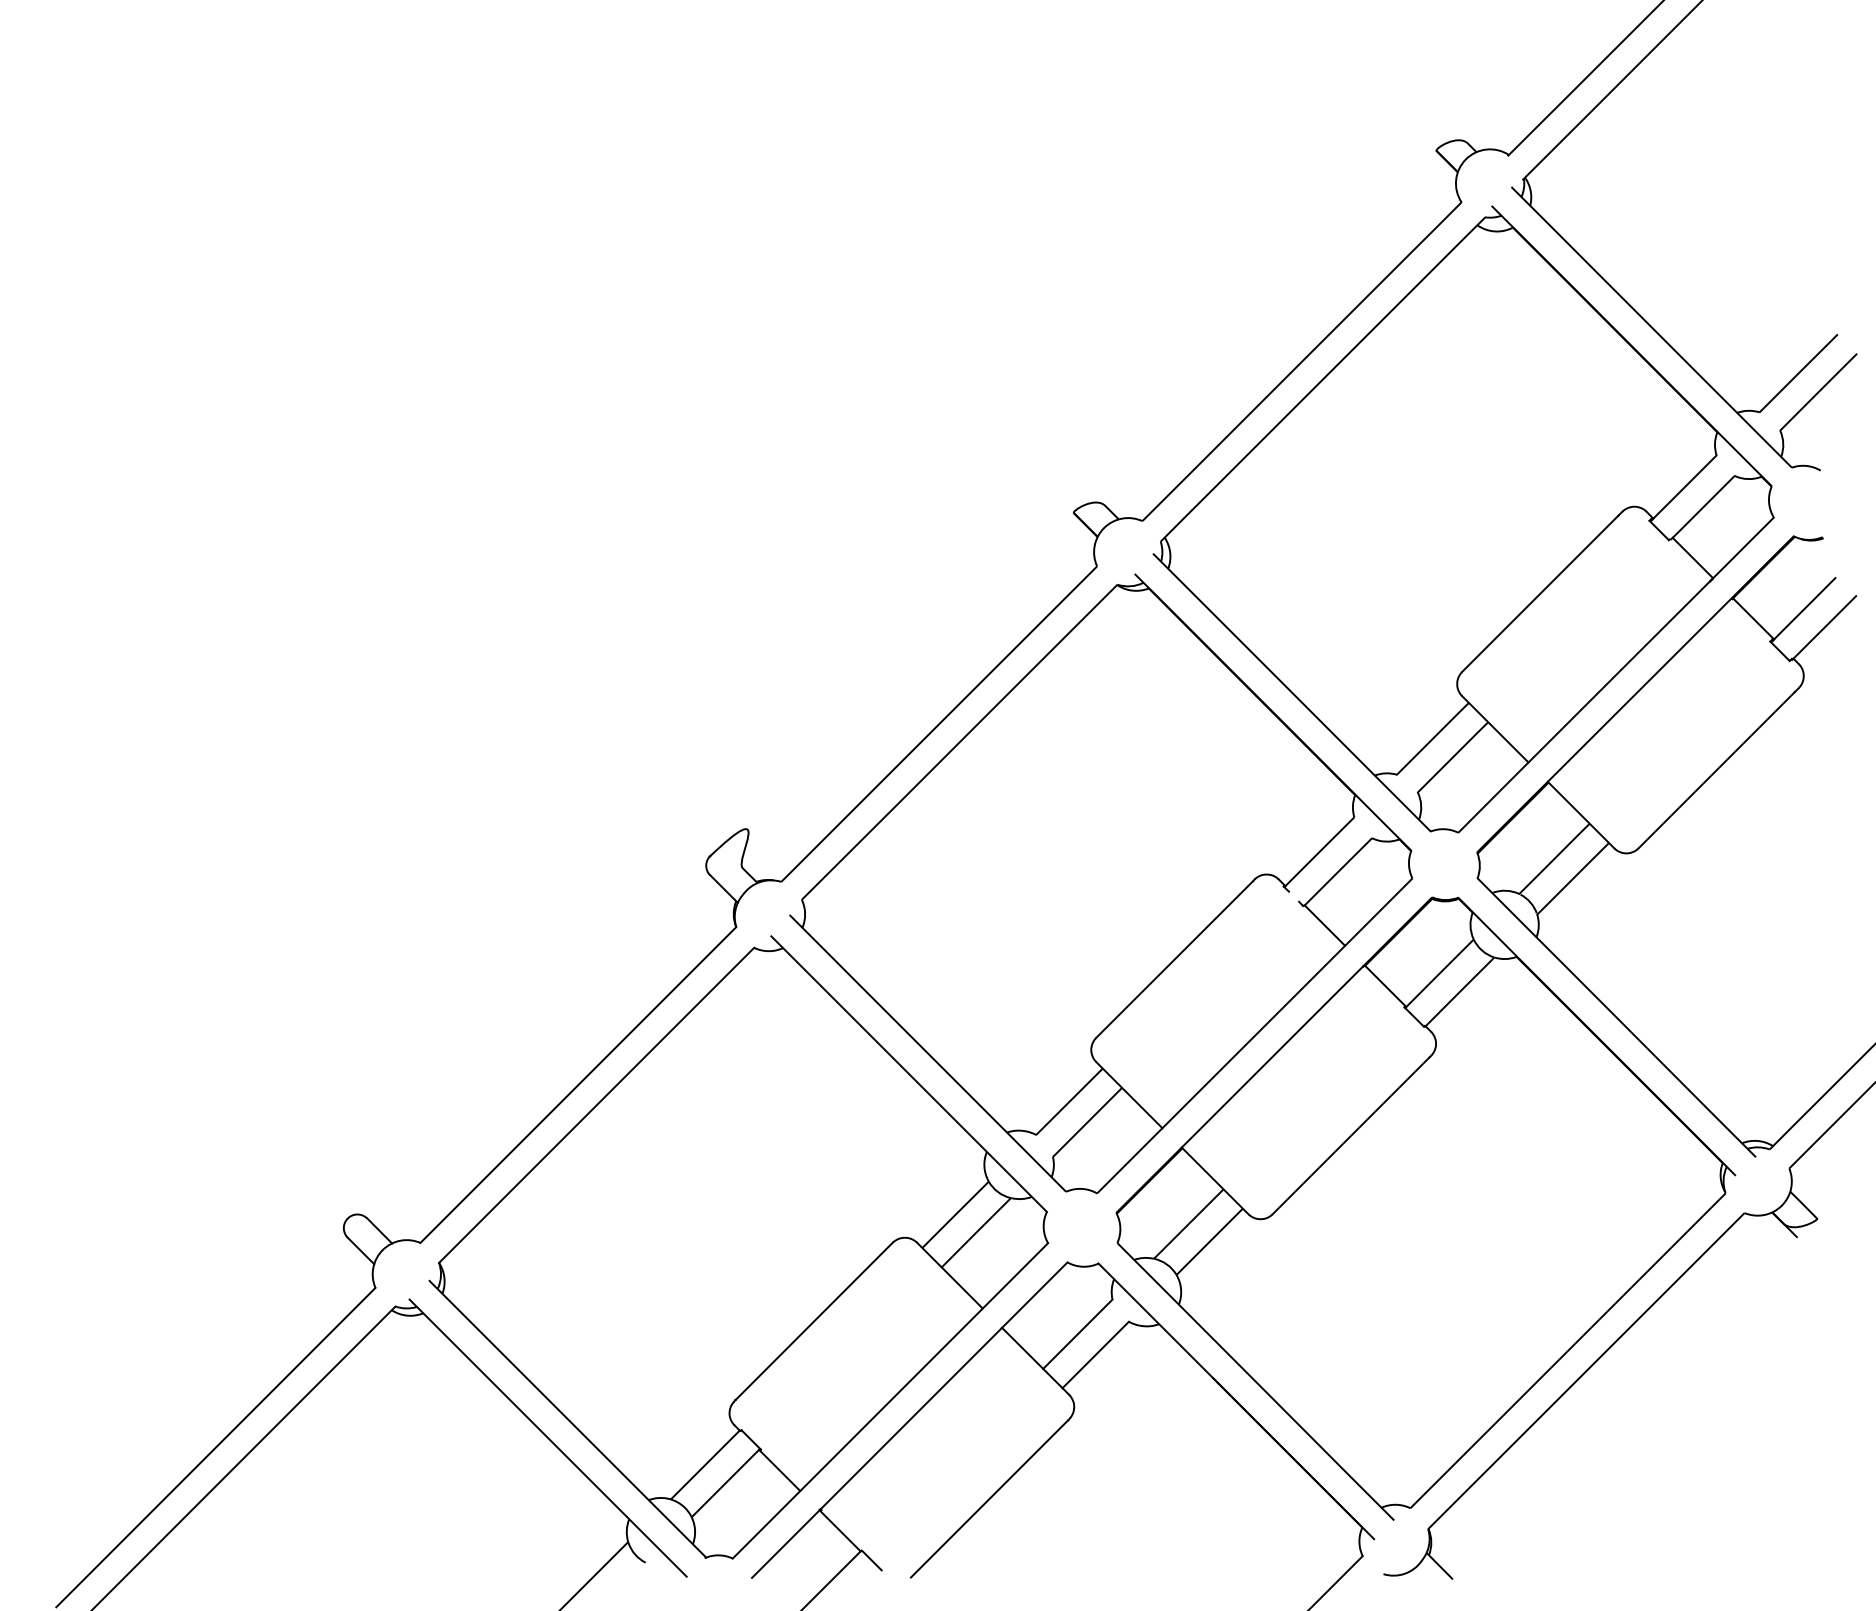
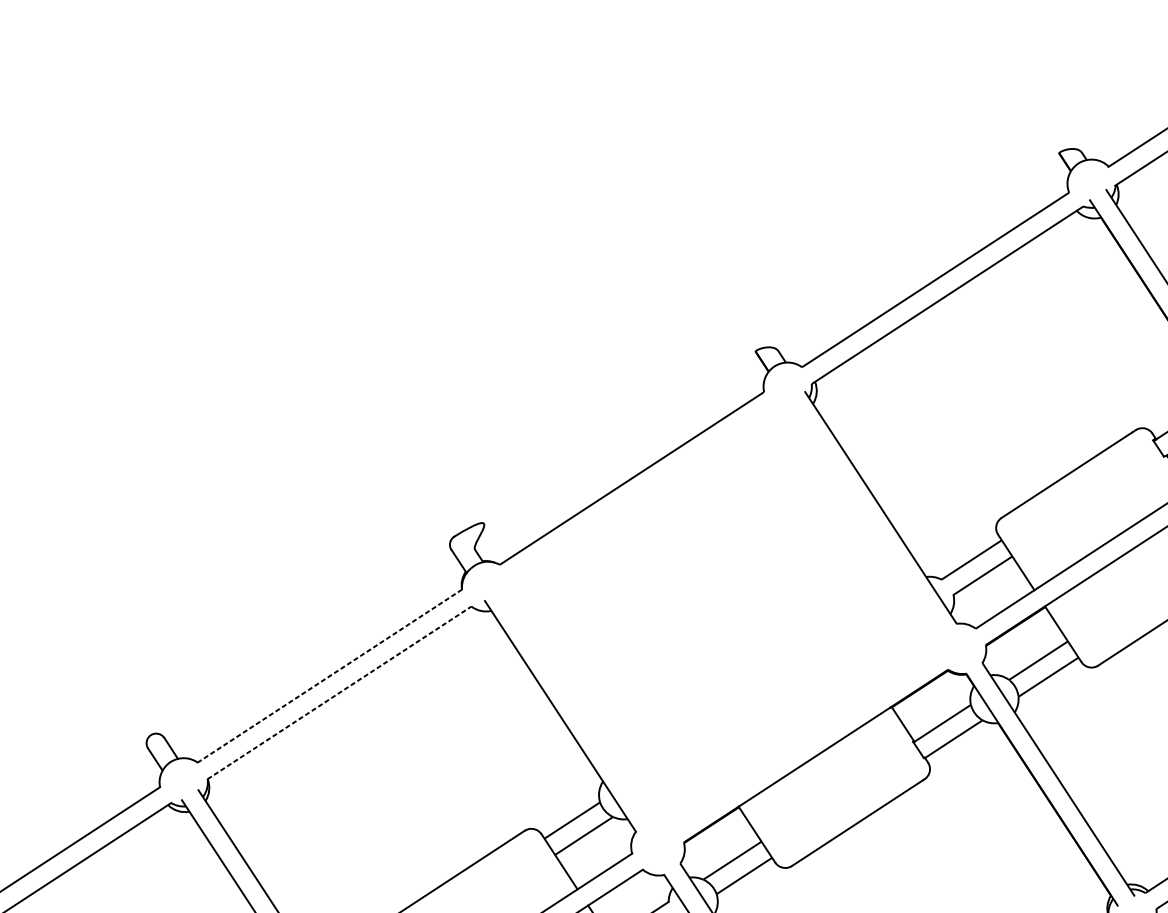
part: (1100, 883) -> (720, 612), removed
line: (577, 1085) -> (329, 676), solid -> dashed
line: (596, 1105) -> (339, 692), solid -> dashed

